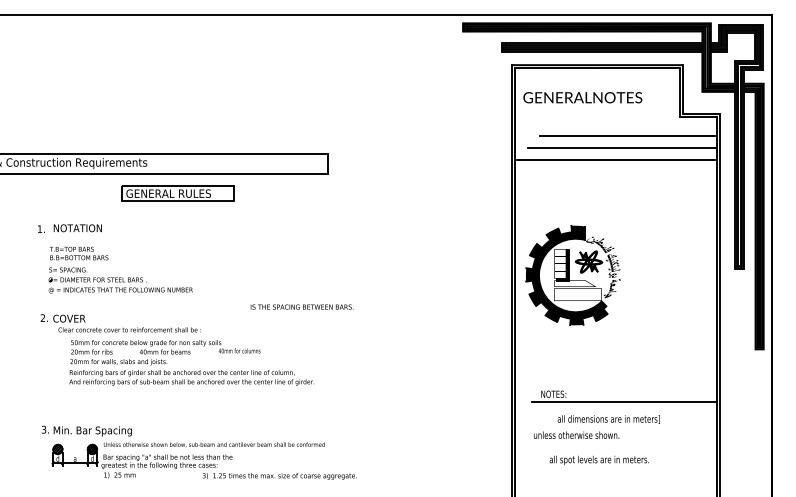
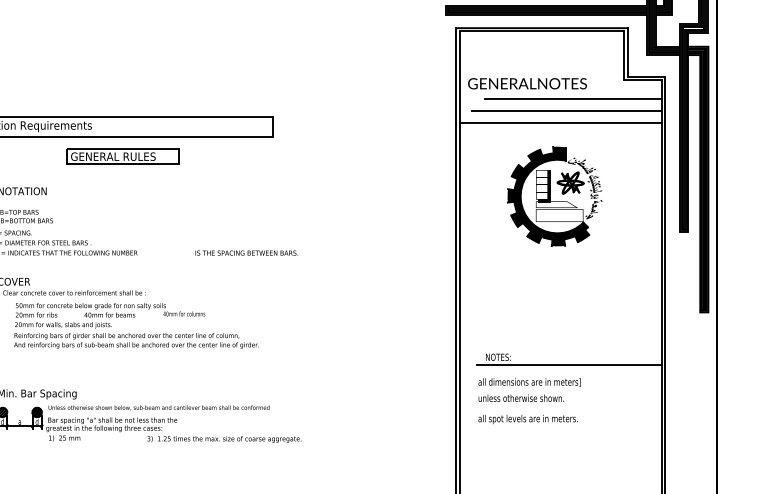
text: (582, 97) -> (527, 83), moved
part: (572, 275) -> (554, 196), moved
text: (301, 306) -> (246, 252), moved
text: (608, 419) -> (529, 382), moved
text: (598, 460) -> (527, 419), moved

